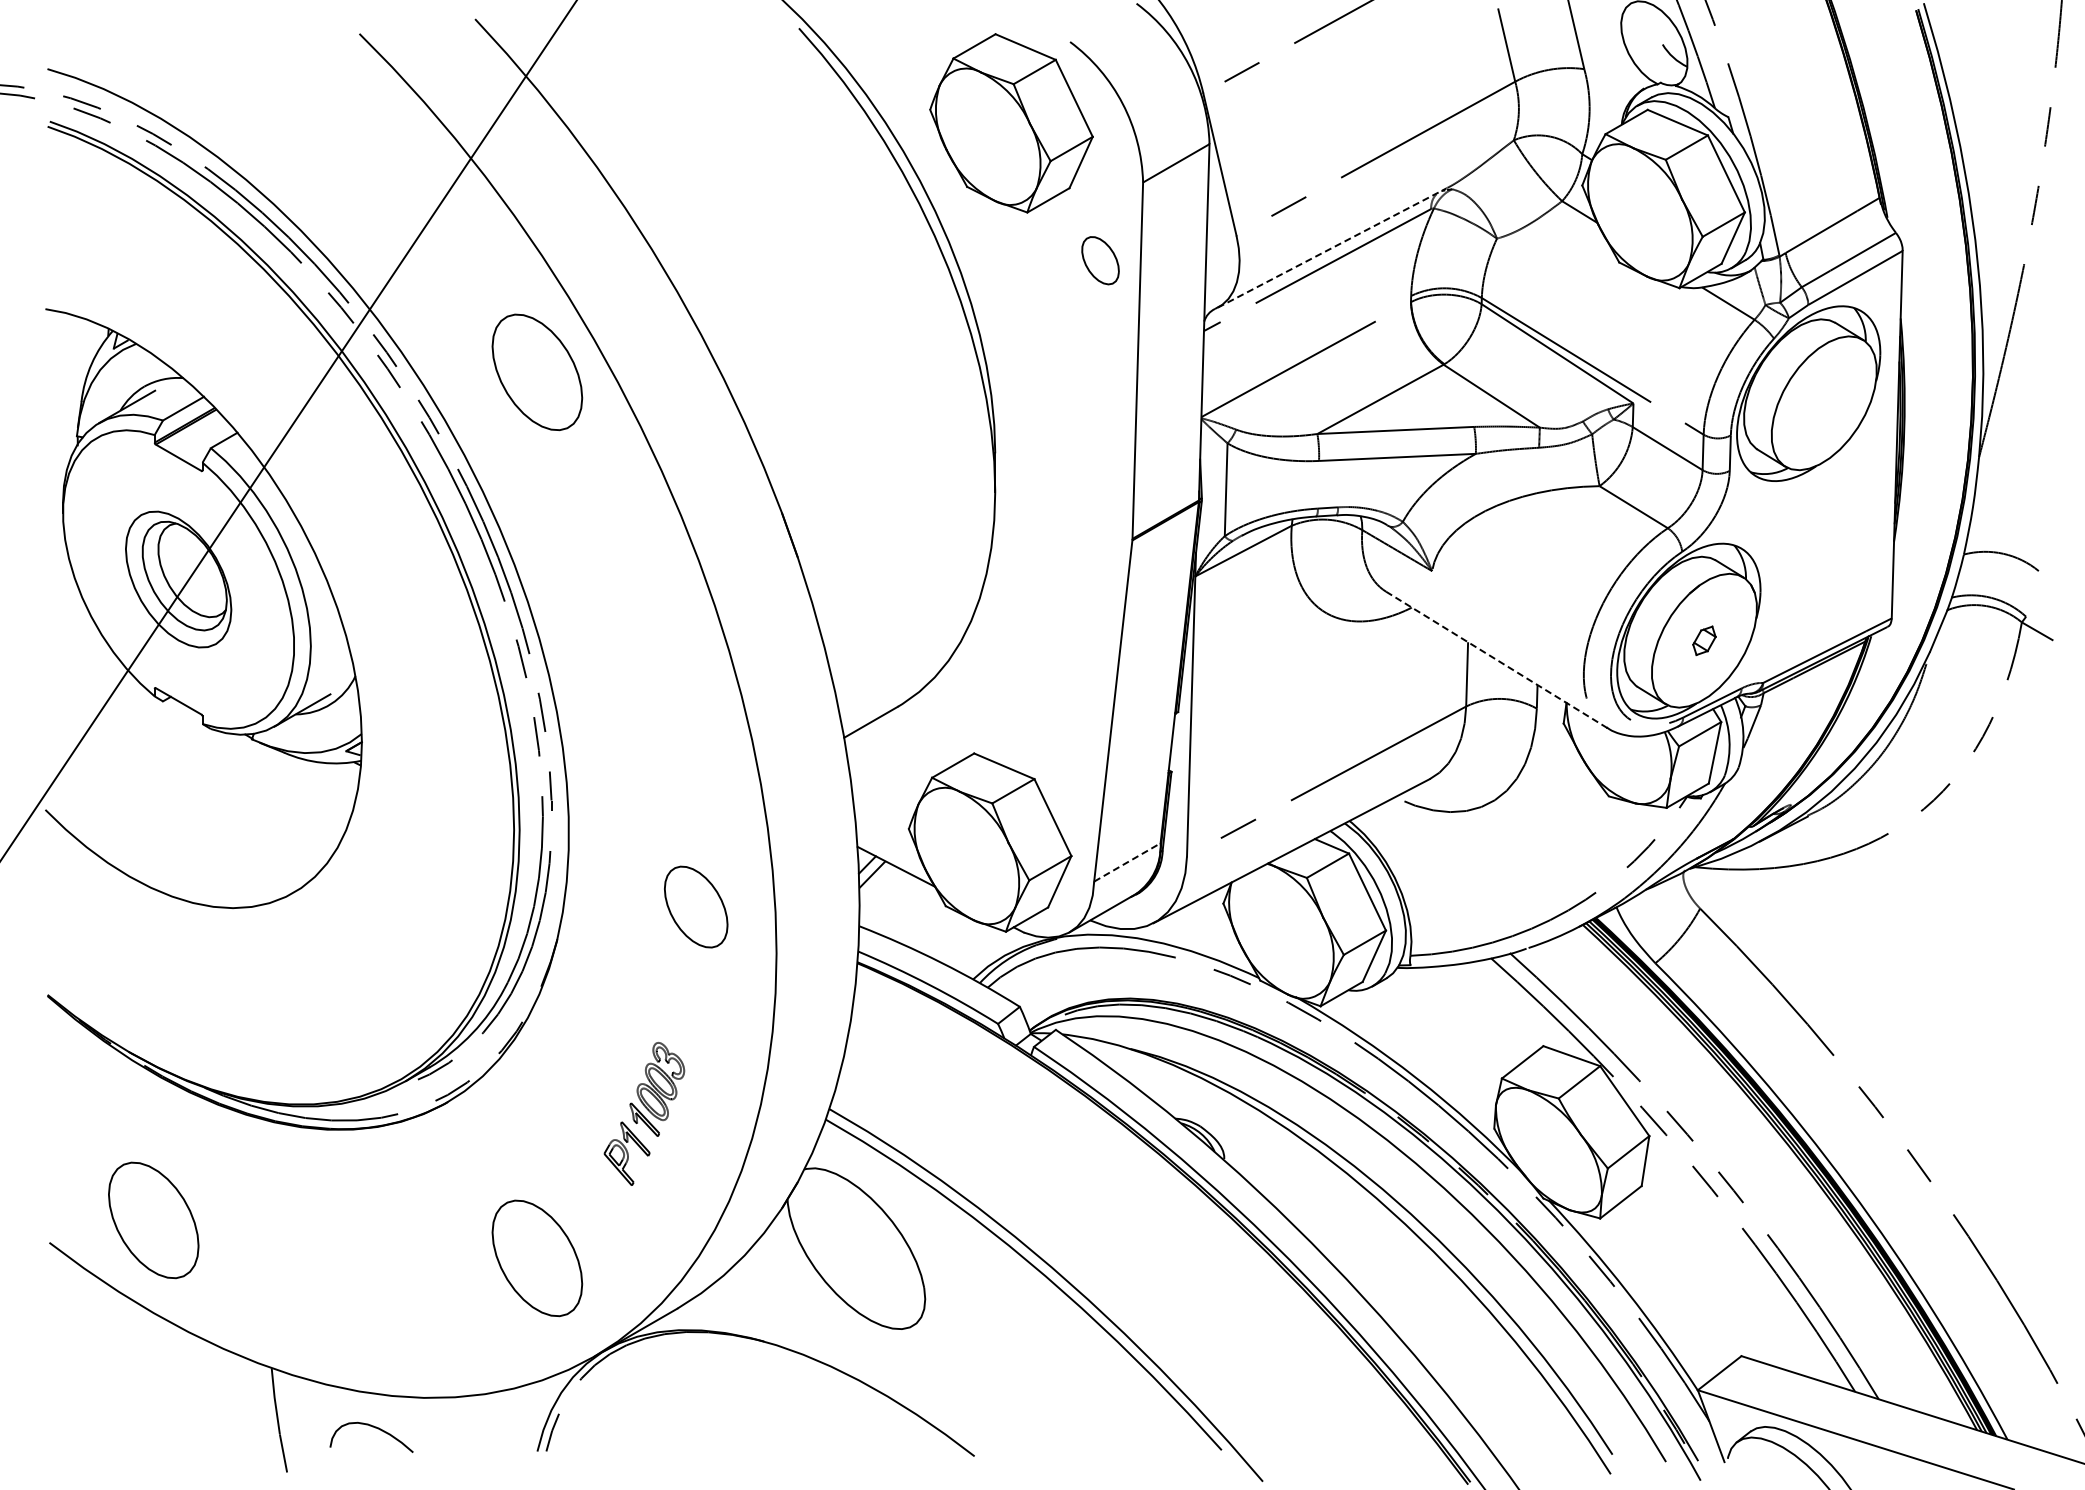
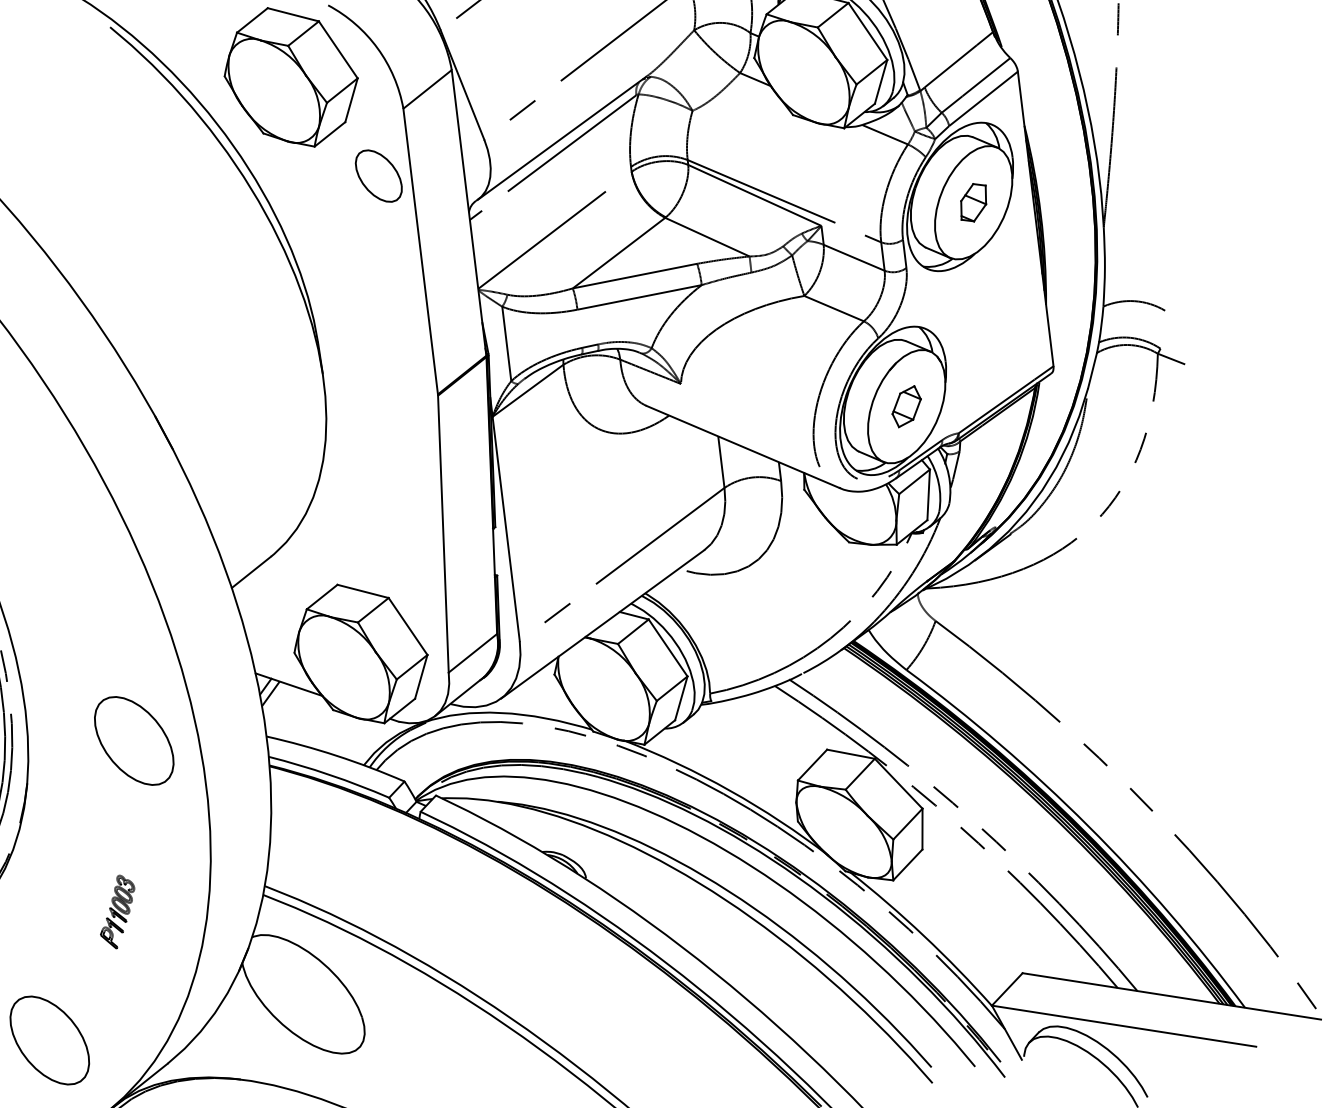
line: (1332, 248) -> (562, 138), dashed -> solid
part: (1100, 260) -> (378, 176), size x1.43
part: (1824, 403) -> (973, 202), added
part: (1704, 640) -> (906, 406), size x1.67
line: (1496, 659) -> (743, 446), dashed -> solid
line: (1127, 862) -> (473, 653), dashed -> solid
part: (695, 906) -> (133, 740), size x1.43
part: (643, 1113) -> (117, 912), size x0.62

